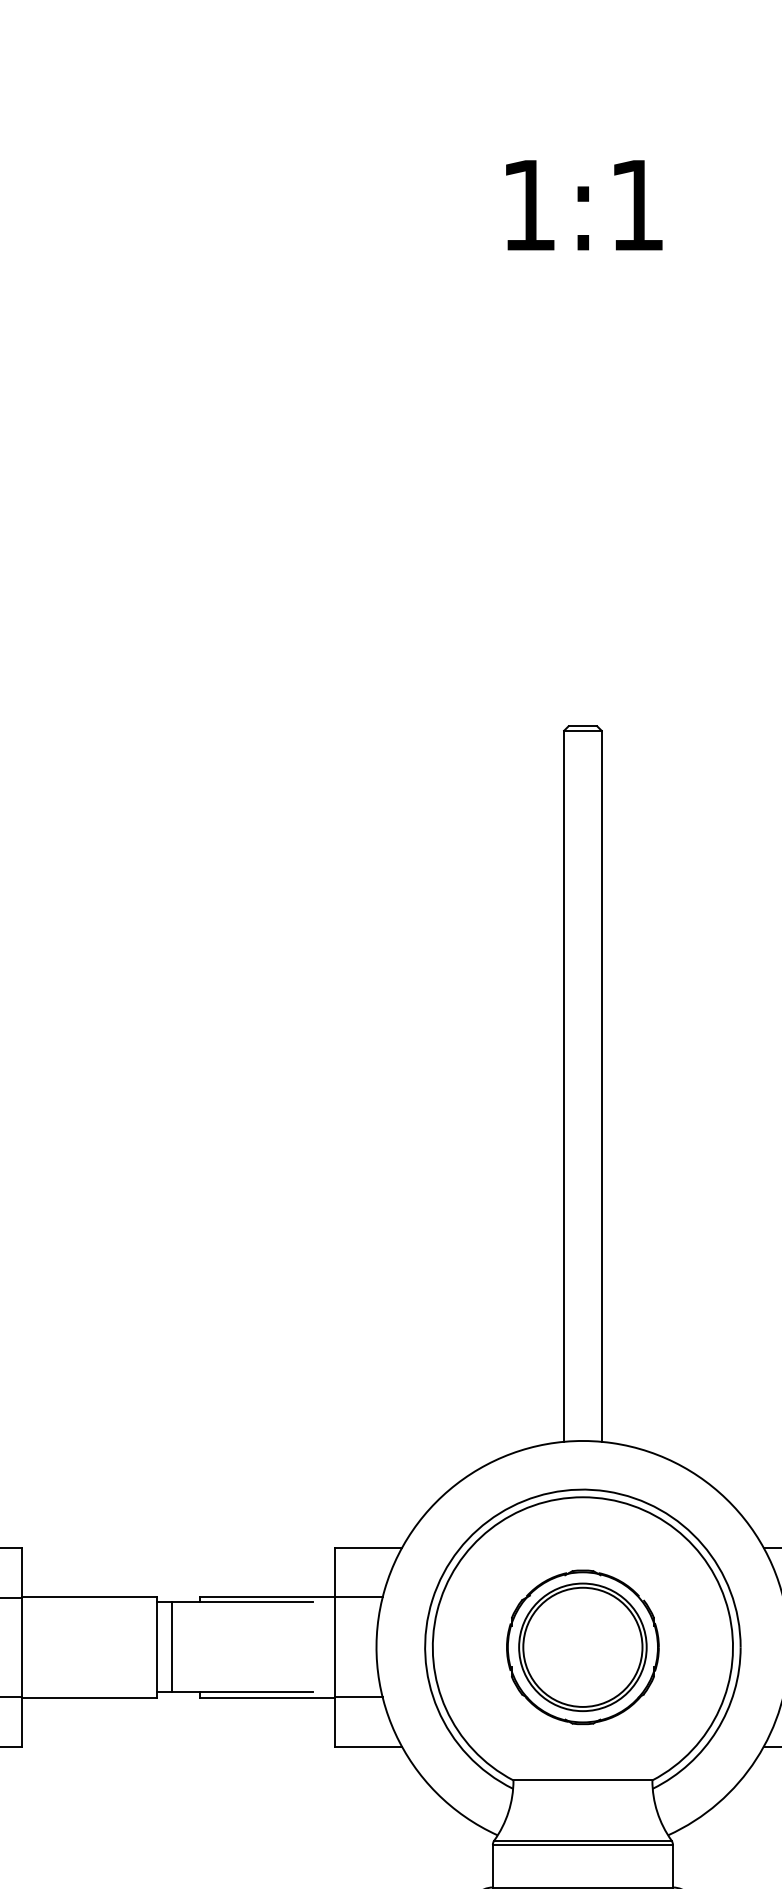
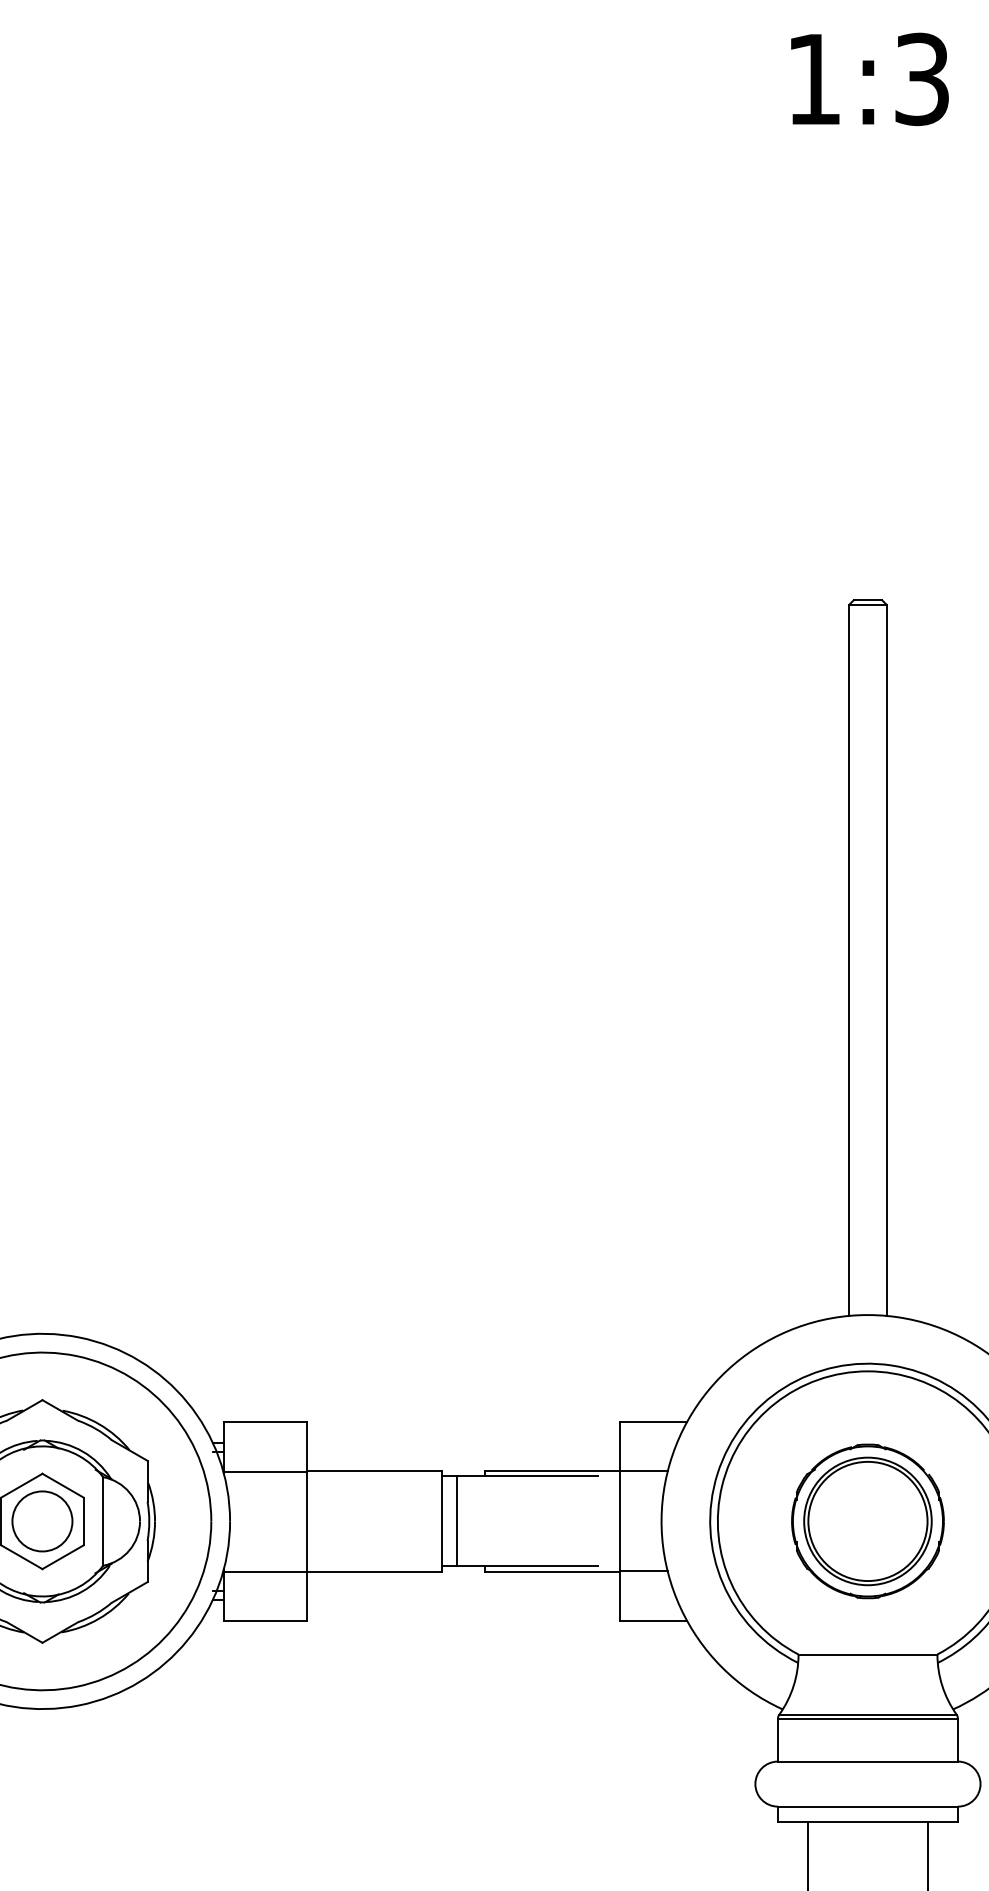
text: (636, 205) -> (921, 79), 1:1 -> 1:3

